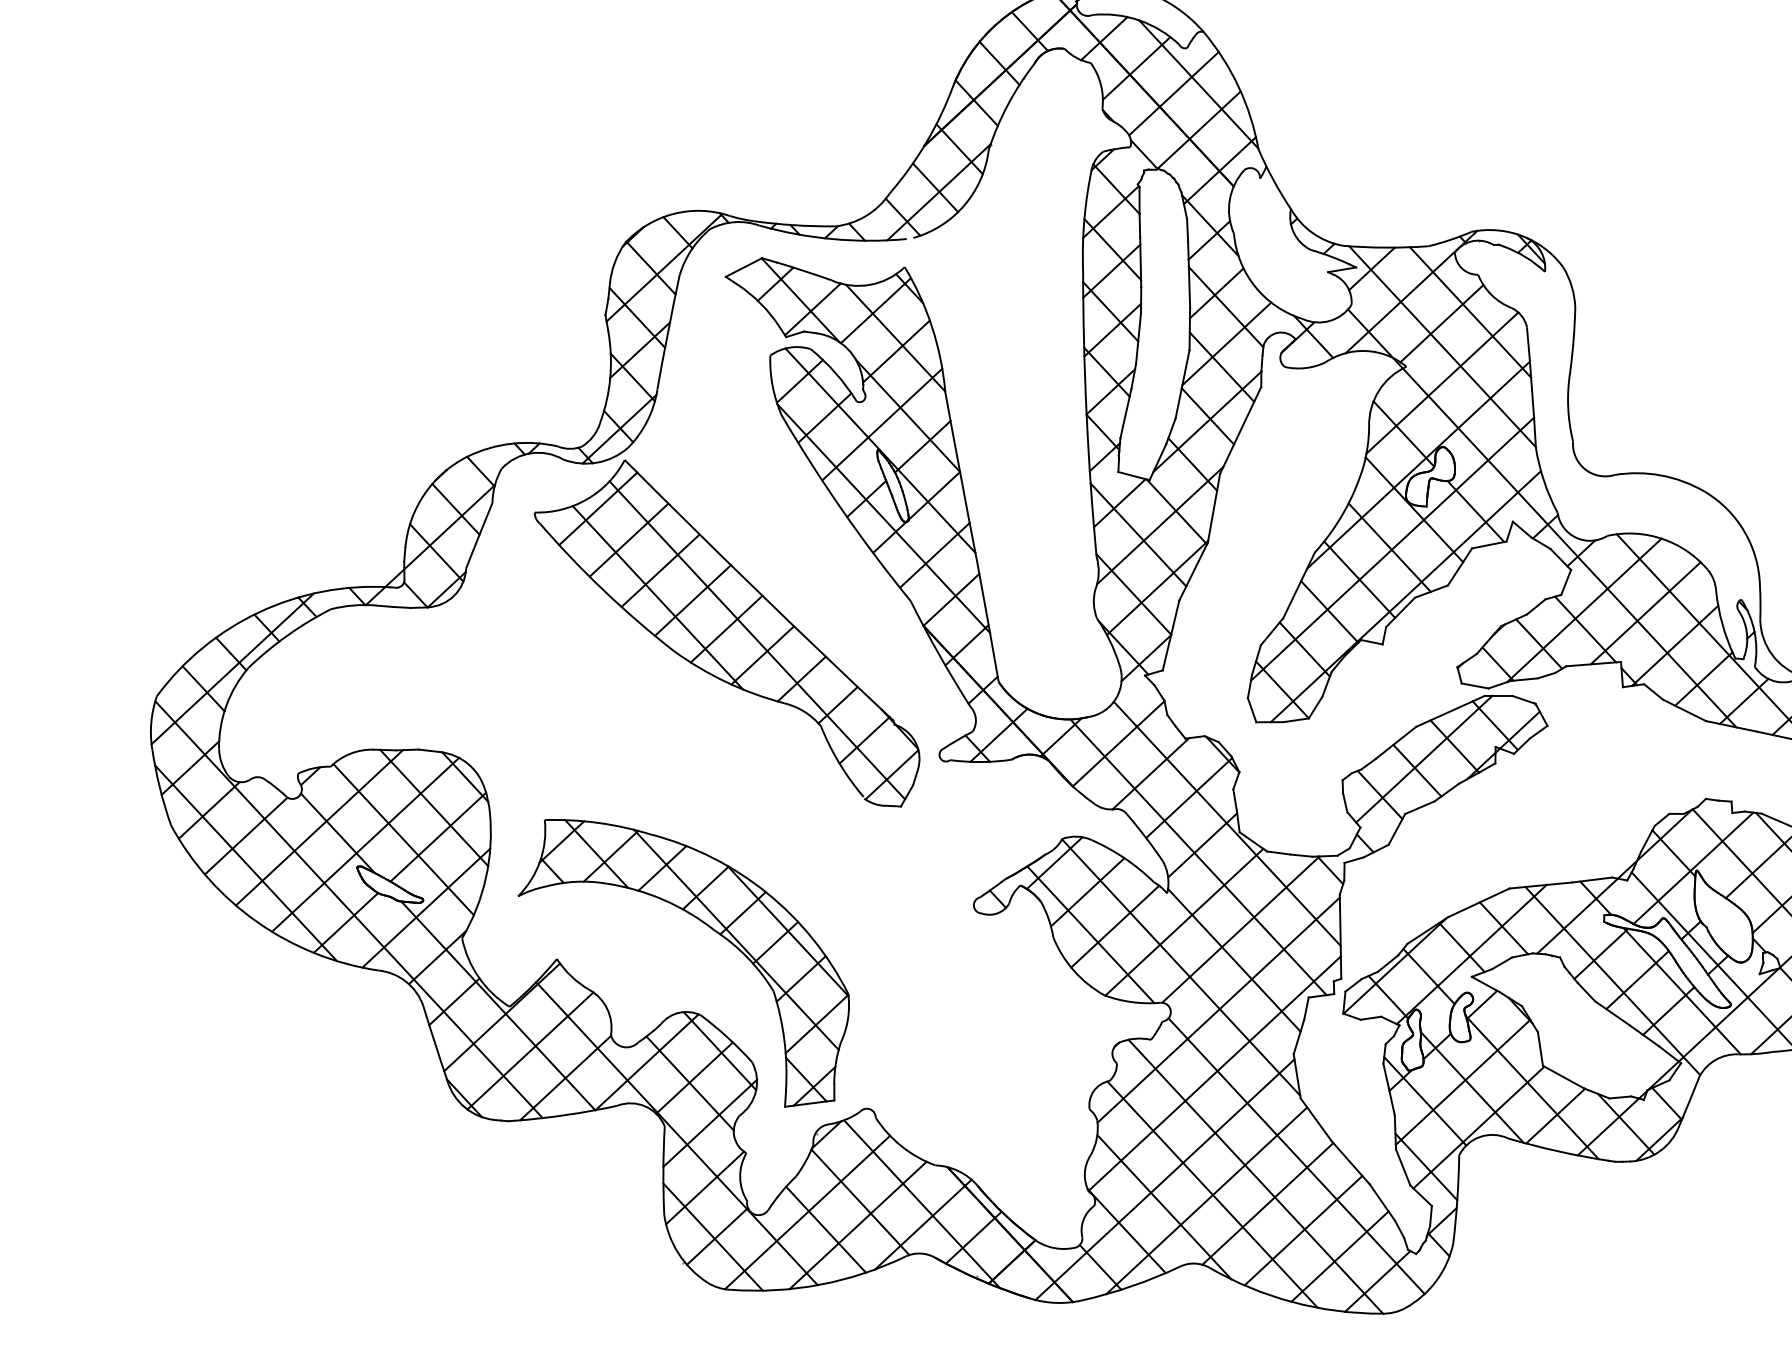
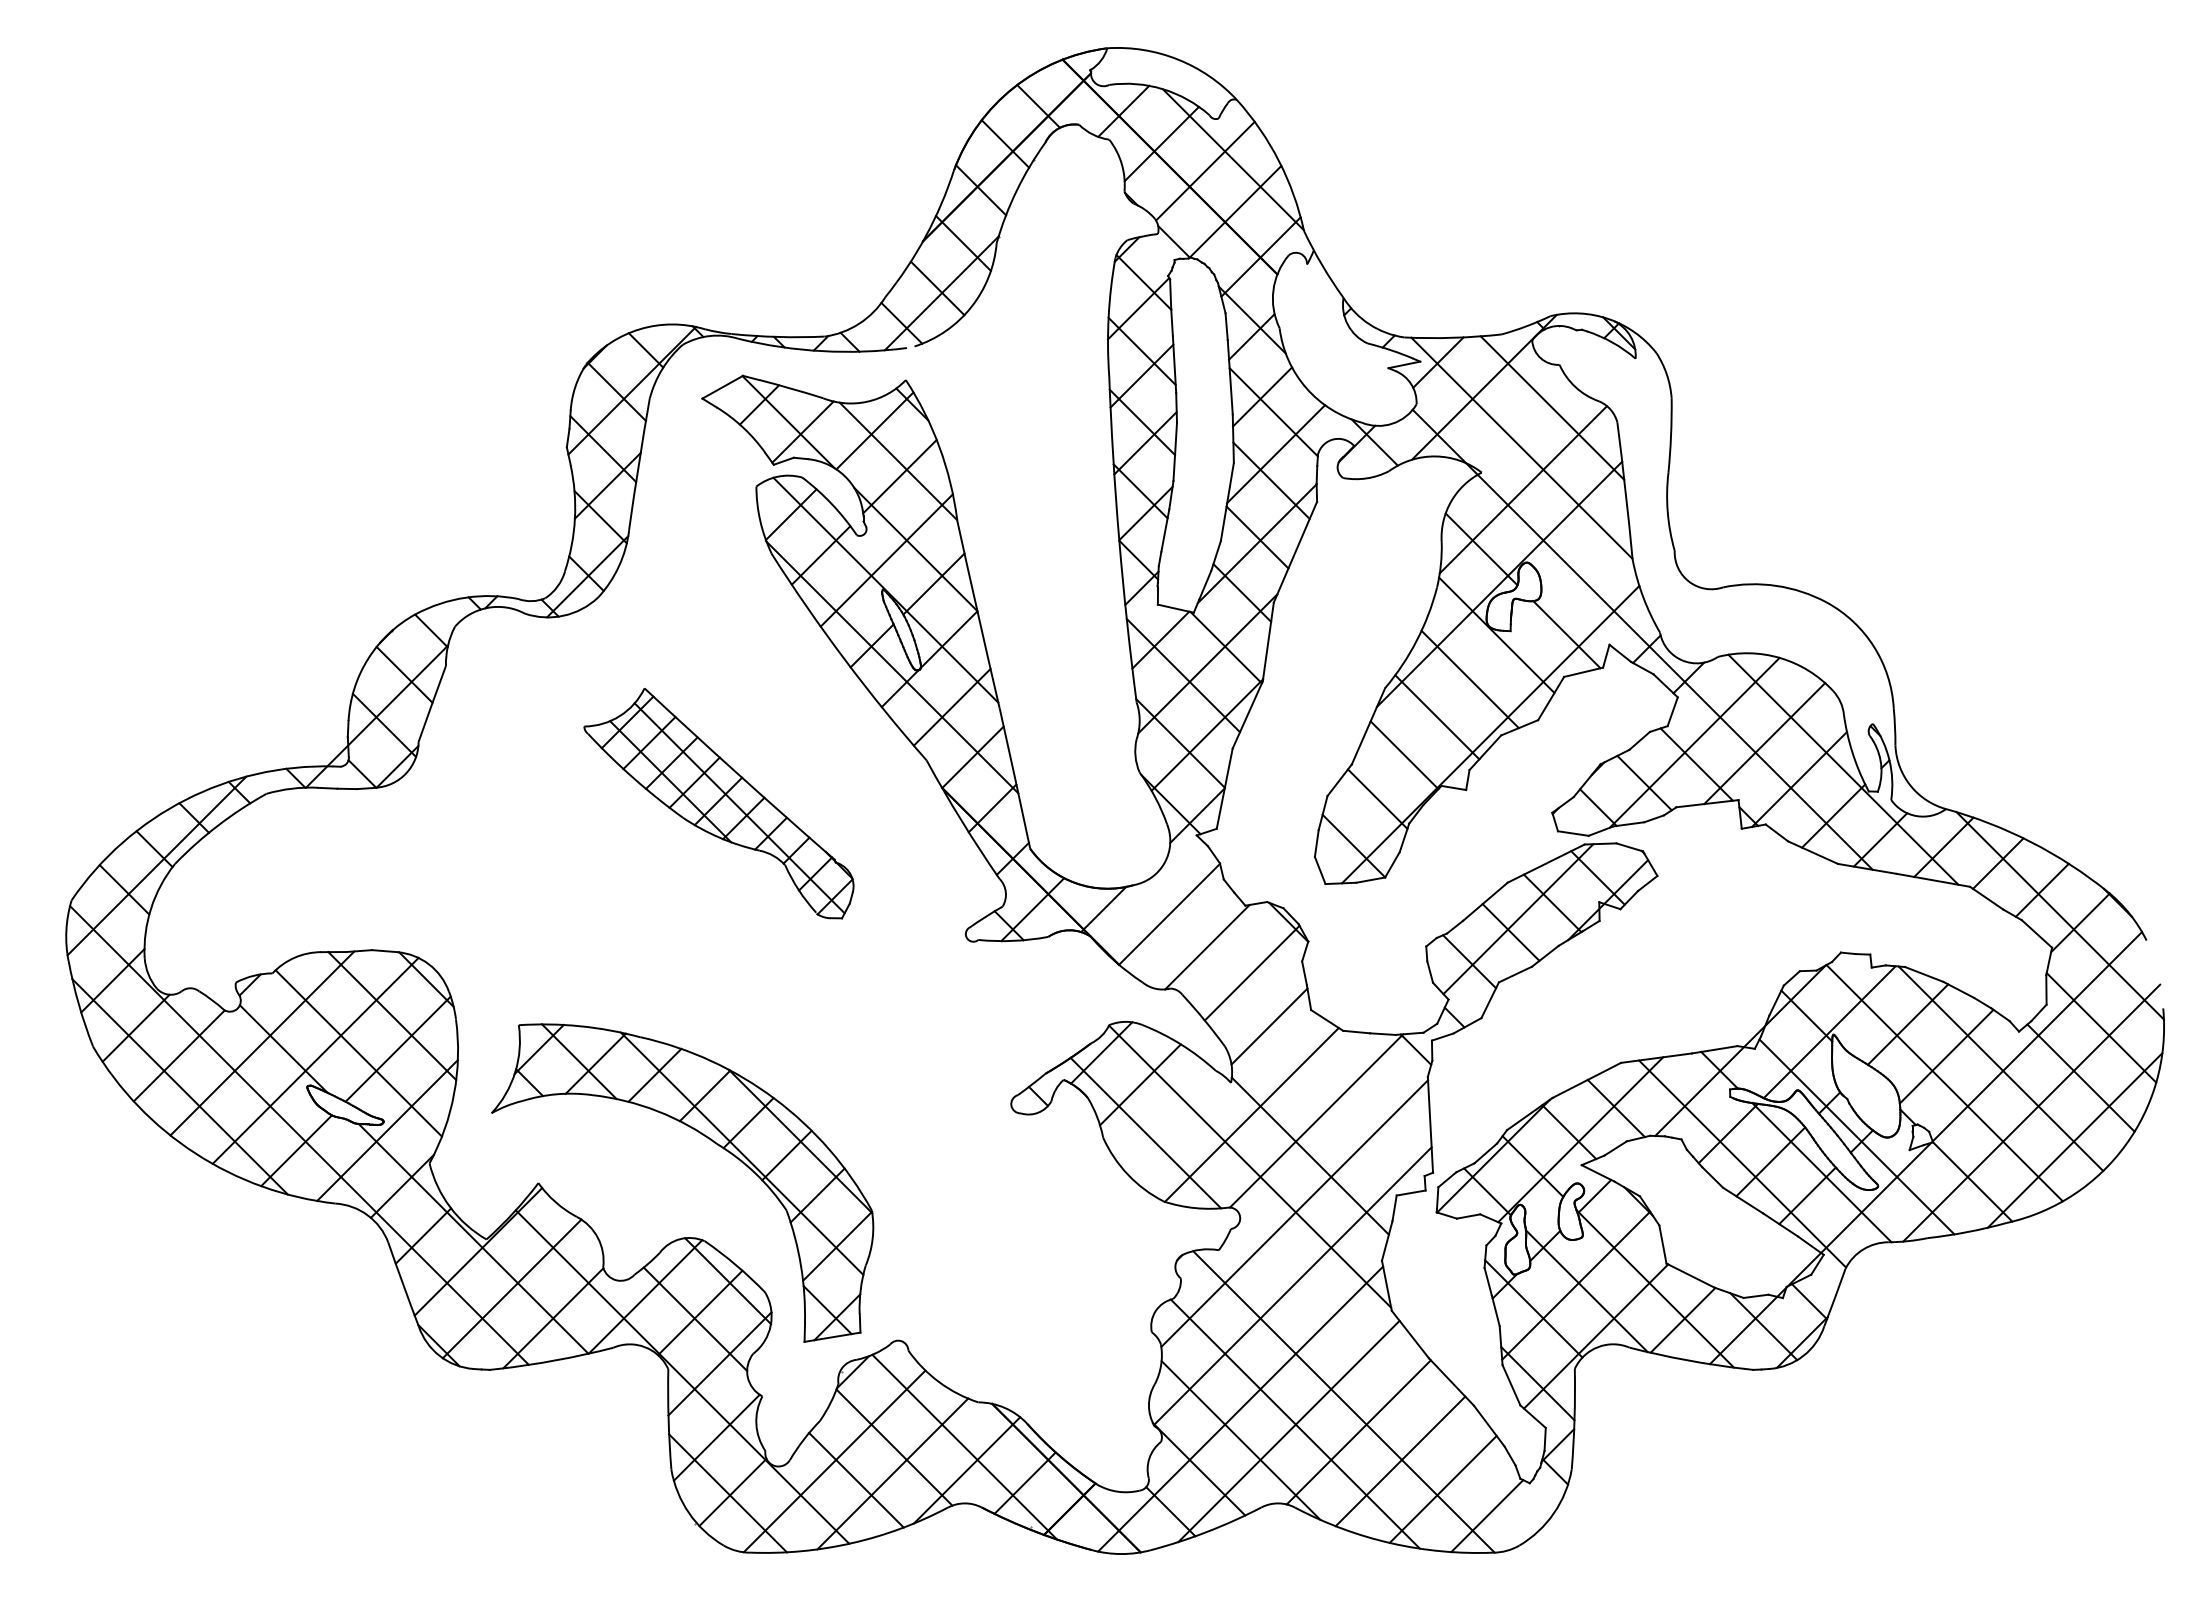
line: (1442, 323) -> (1520, 421), removed
line: (1392, 548) -> (1473, 680), removed
part: (726, 632) -> (718, 803), size x0.6
line: (1227, 823) -> (1296, 1000), removed
line: (1197, 857) -> (1264, 1040), removed
line: (1114, 926) -> (1172, 1122), removed
line: (1296, 1155) -> (1389, 1376), removed

